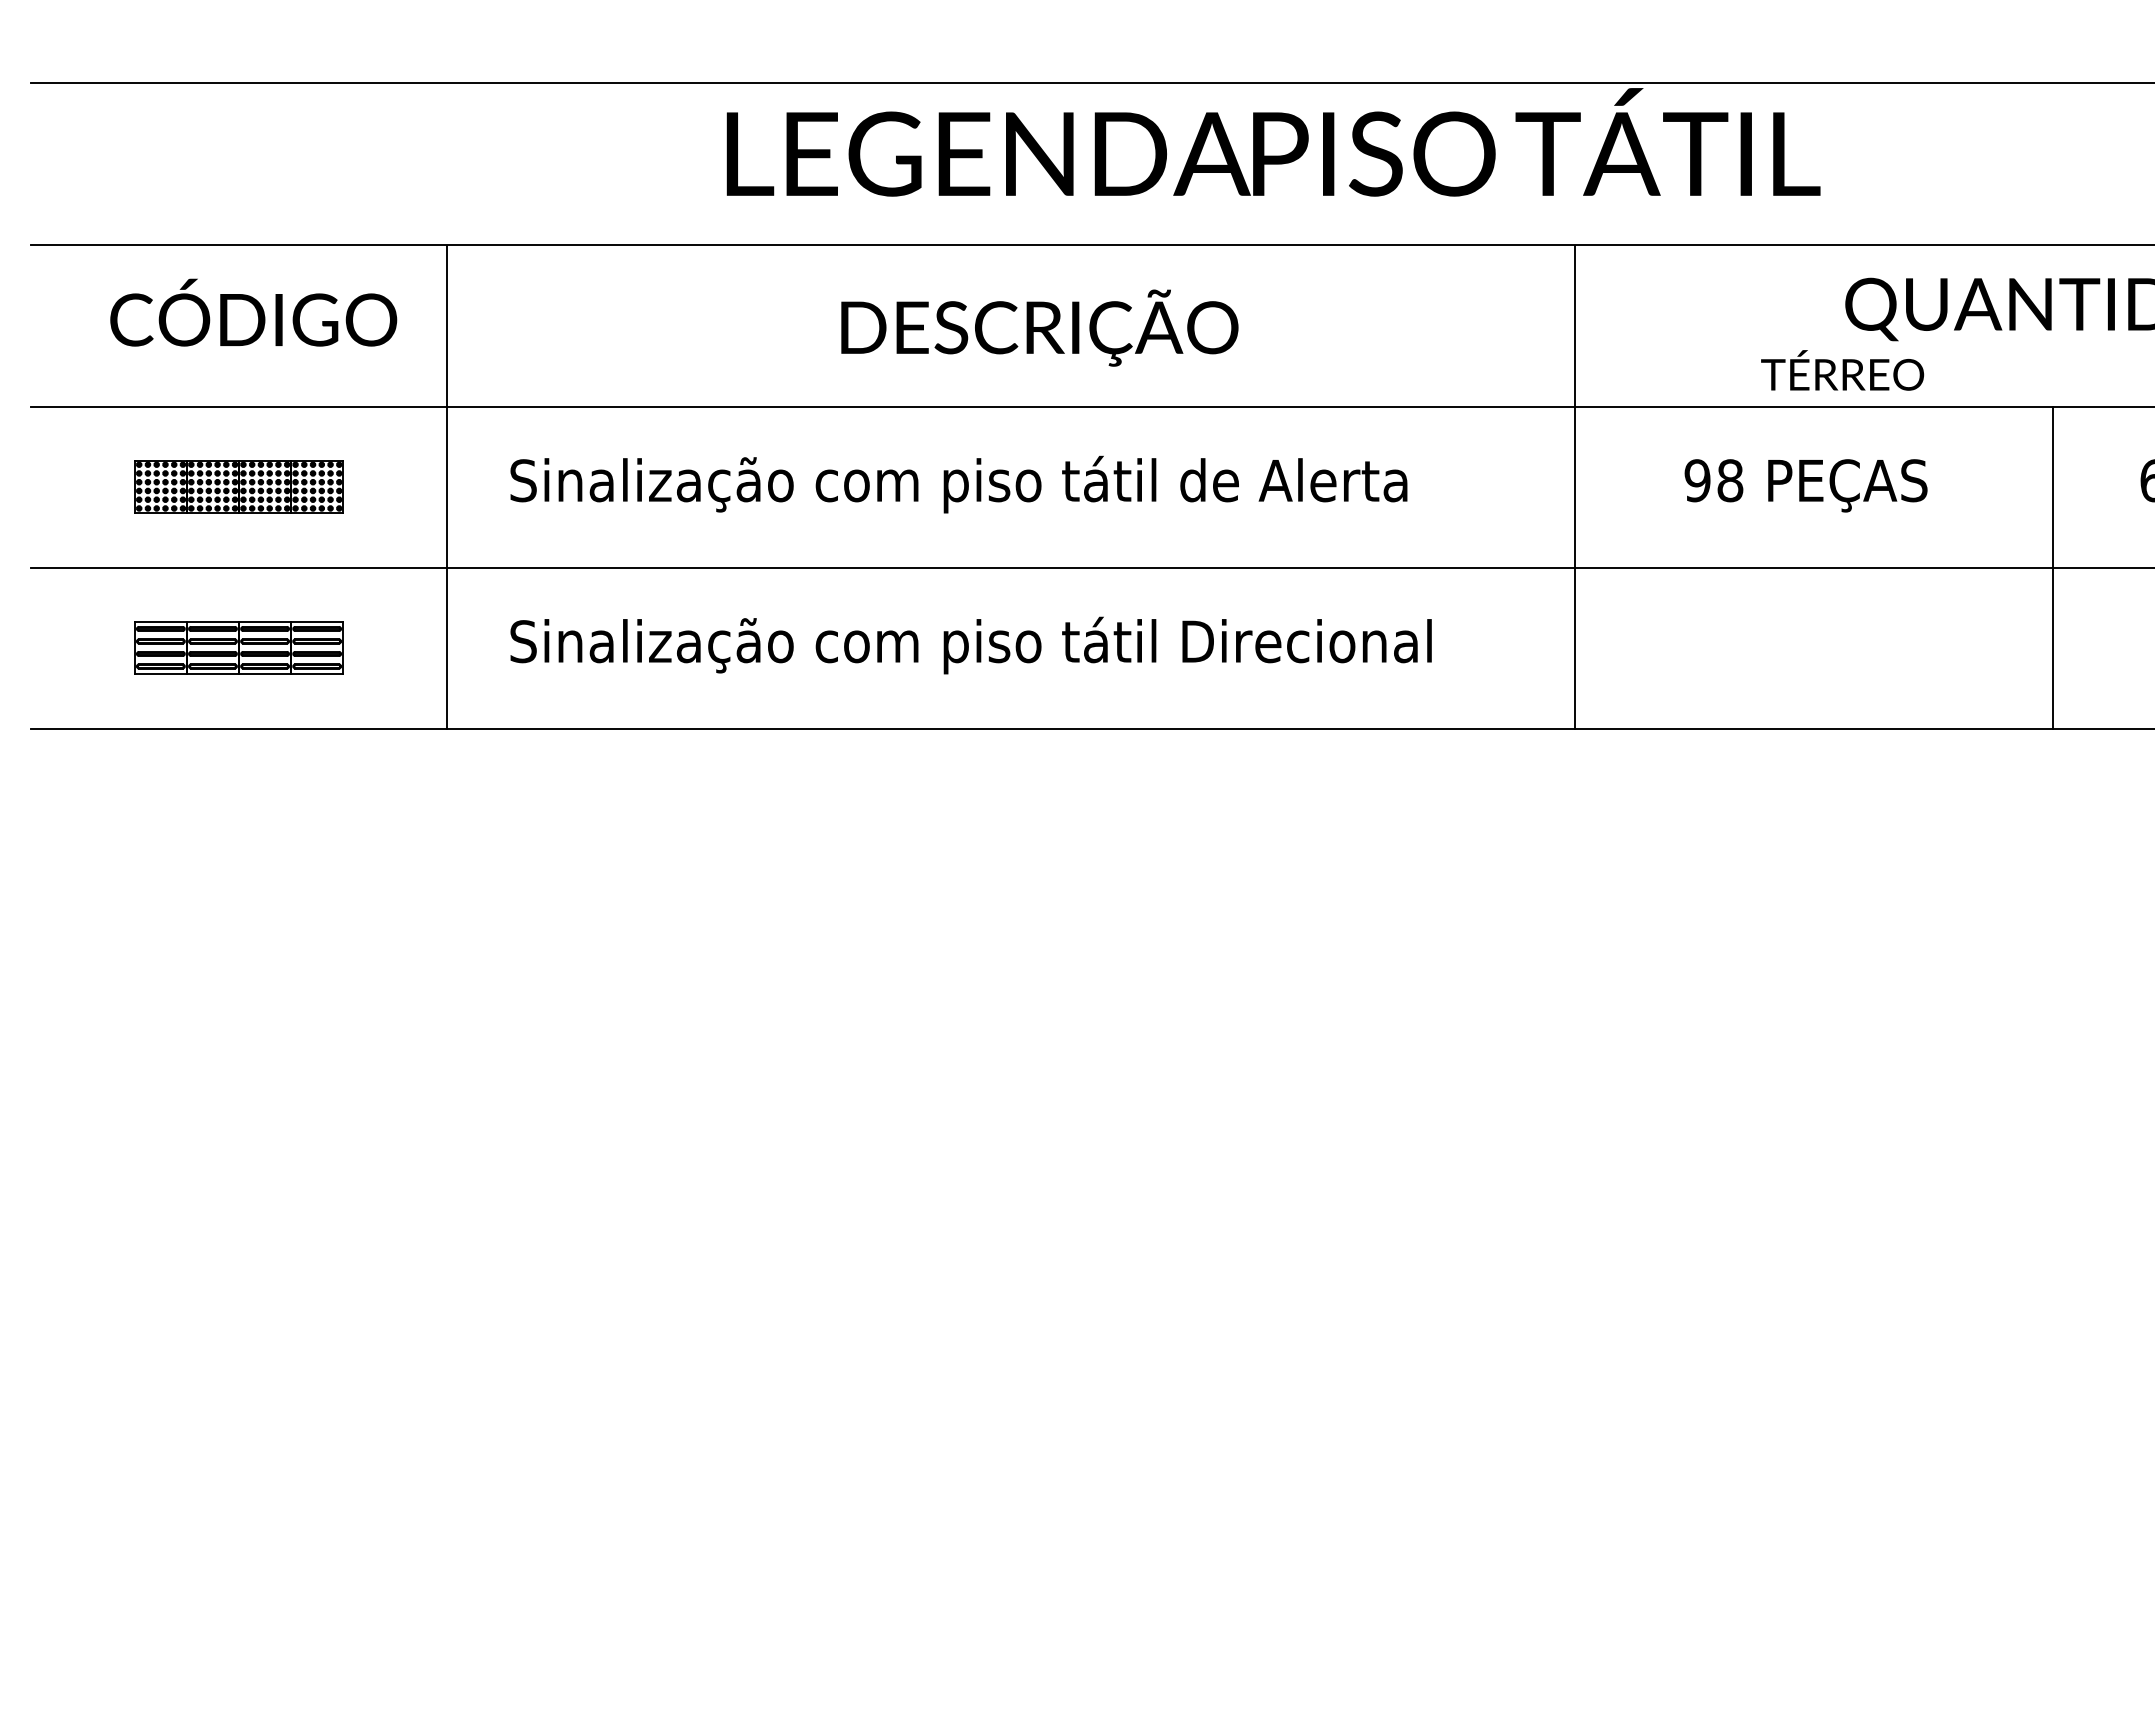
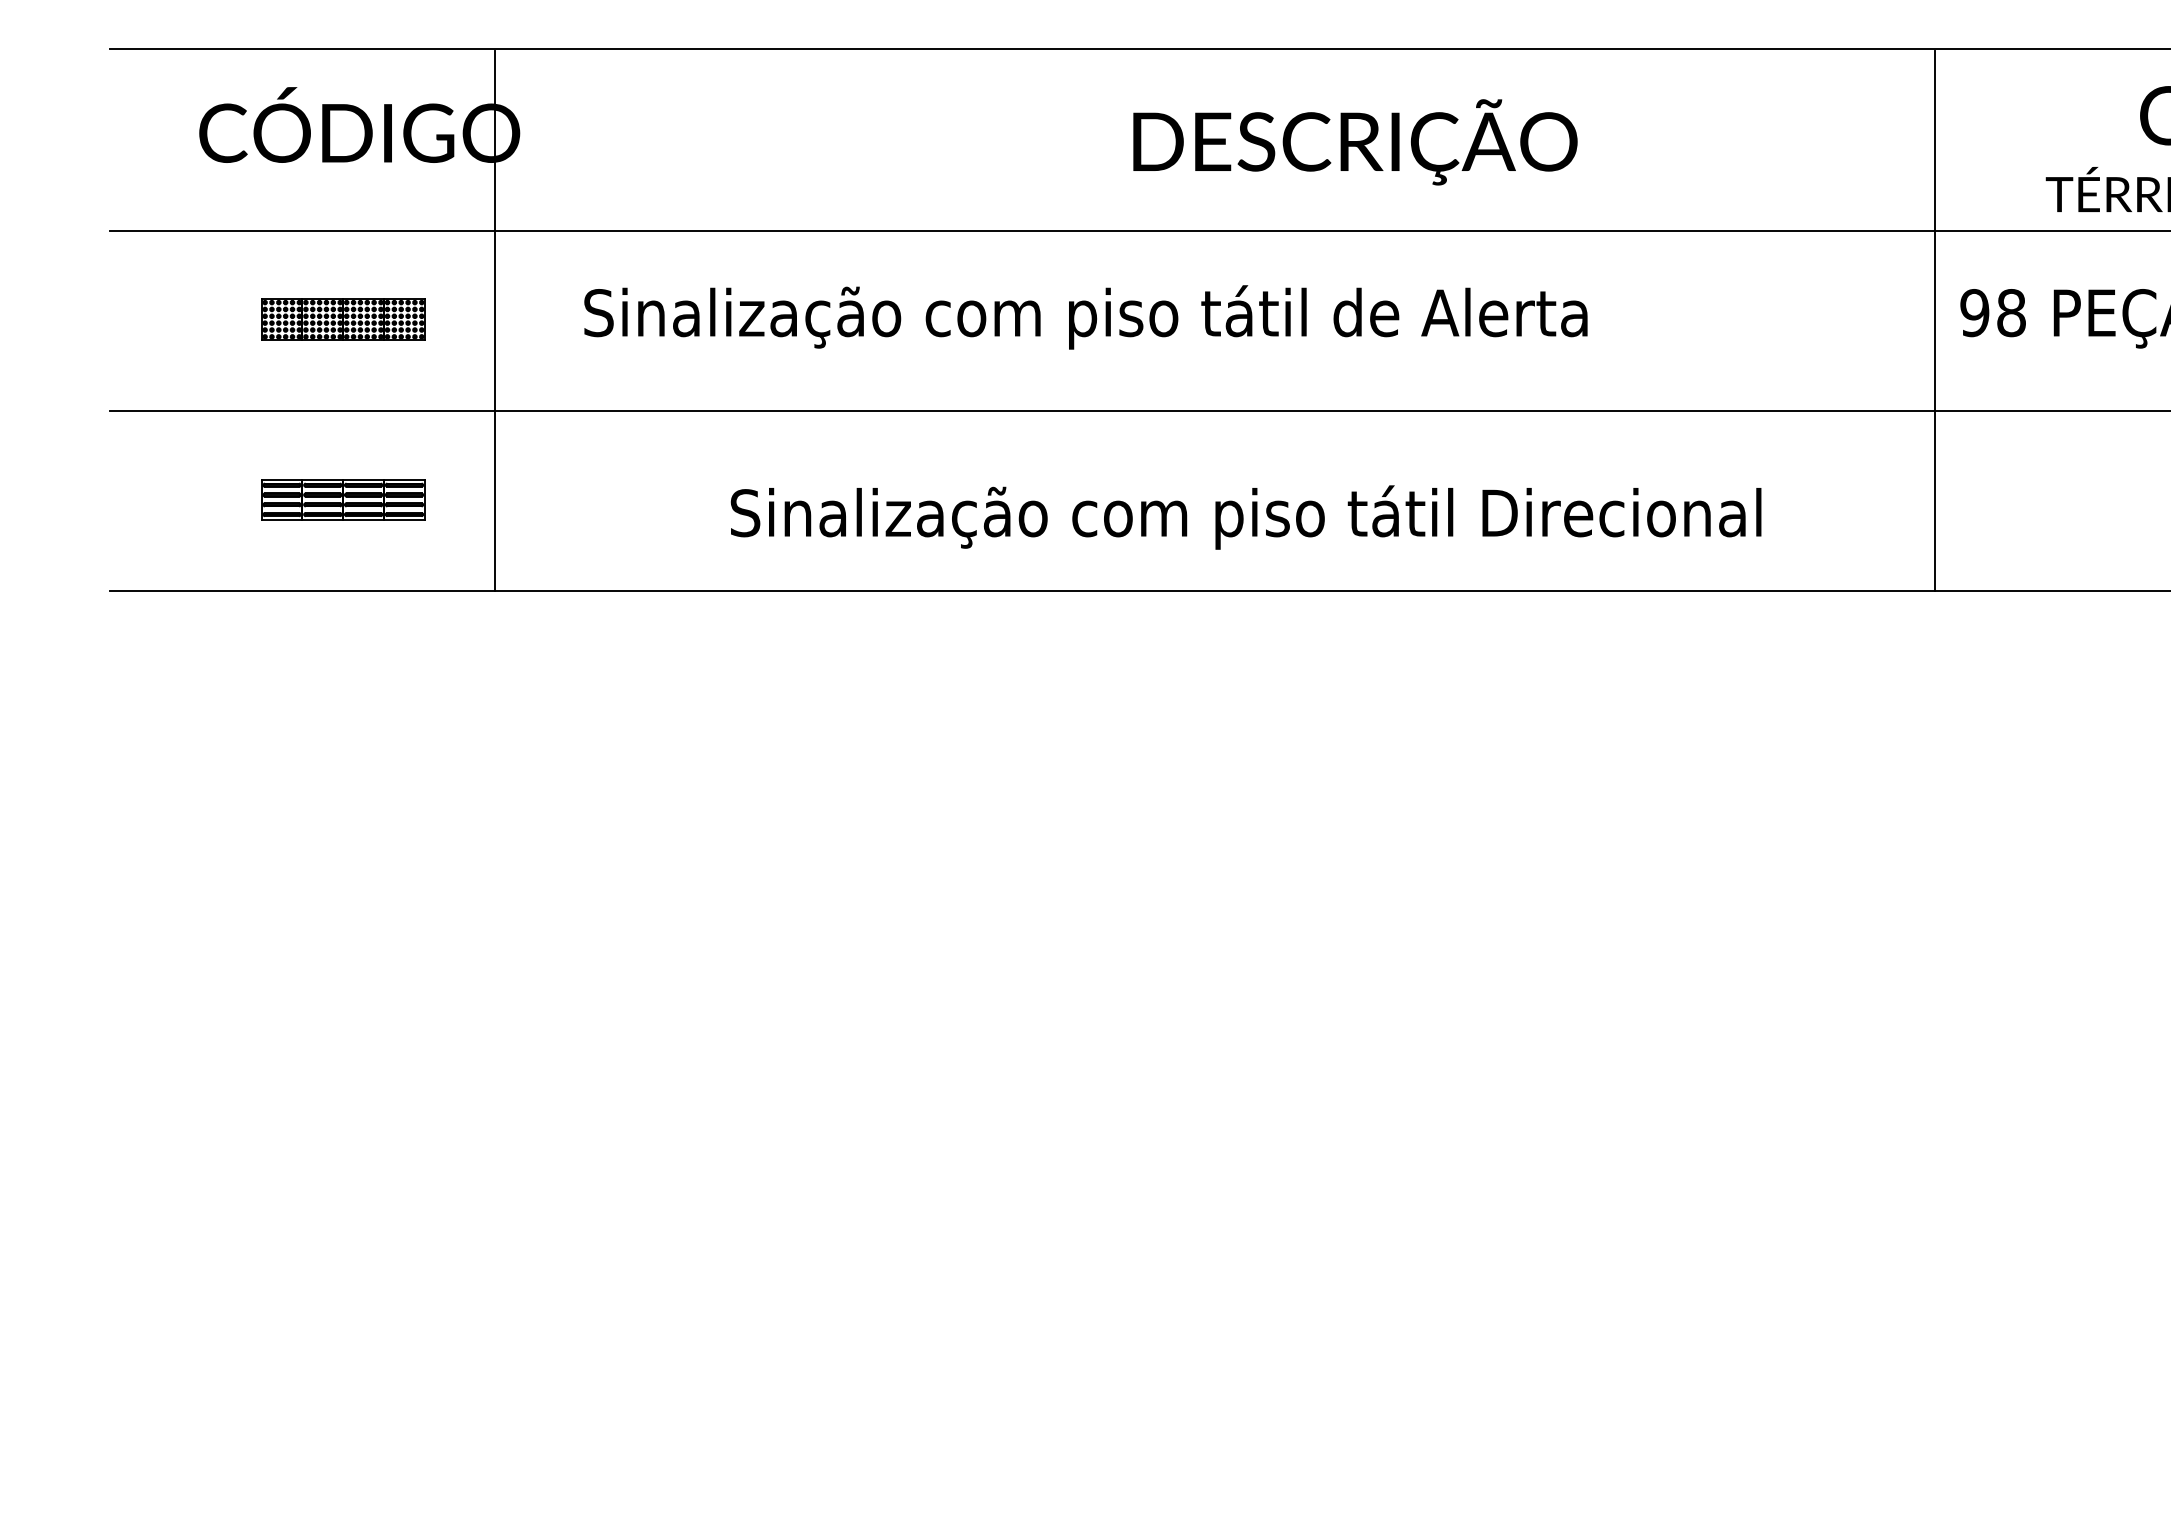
text: (1039, 327) -> (1355, 141), moved
text: (958, 484) -> (1085, 317), moved
part: (238, 486) -> (342, 319), size x0.7
line: (447, 487) -> (494, 320), moved
line: (1574, 487) -> (1934, 320), moved
text: (970, 645) -> (1245, 517), moved
part: (238, 647) -> (342, 499), size x0.7

